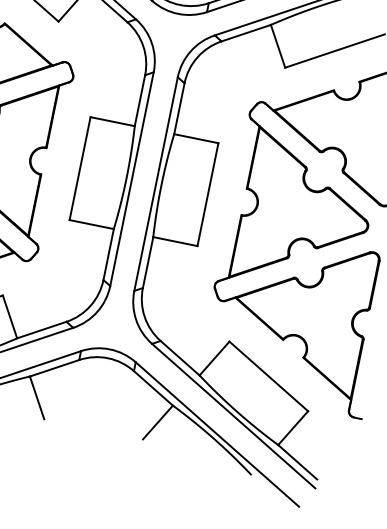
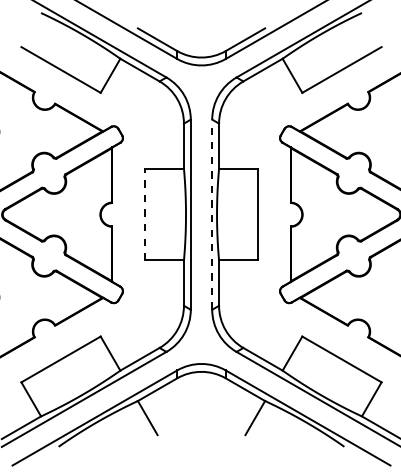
line: (79, 168) -> (144, 214), solid -> dashed
line: (156, 183) -> (212, 214), solid -> dashed

